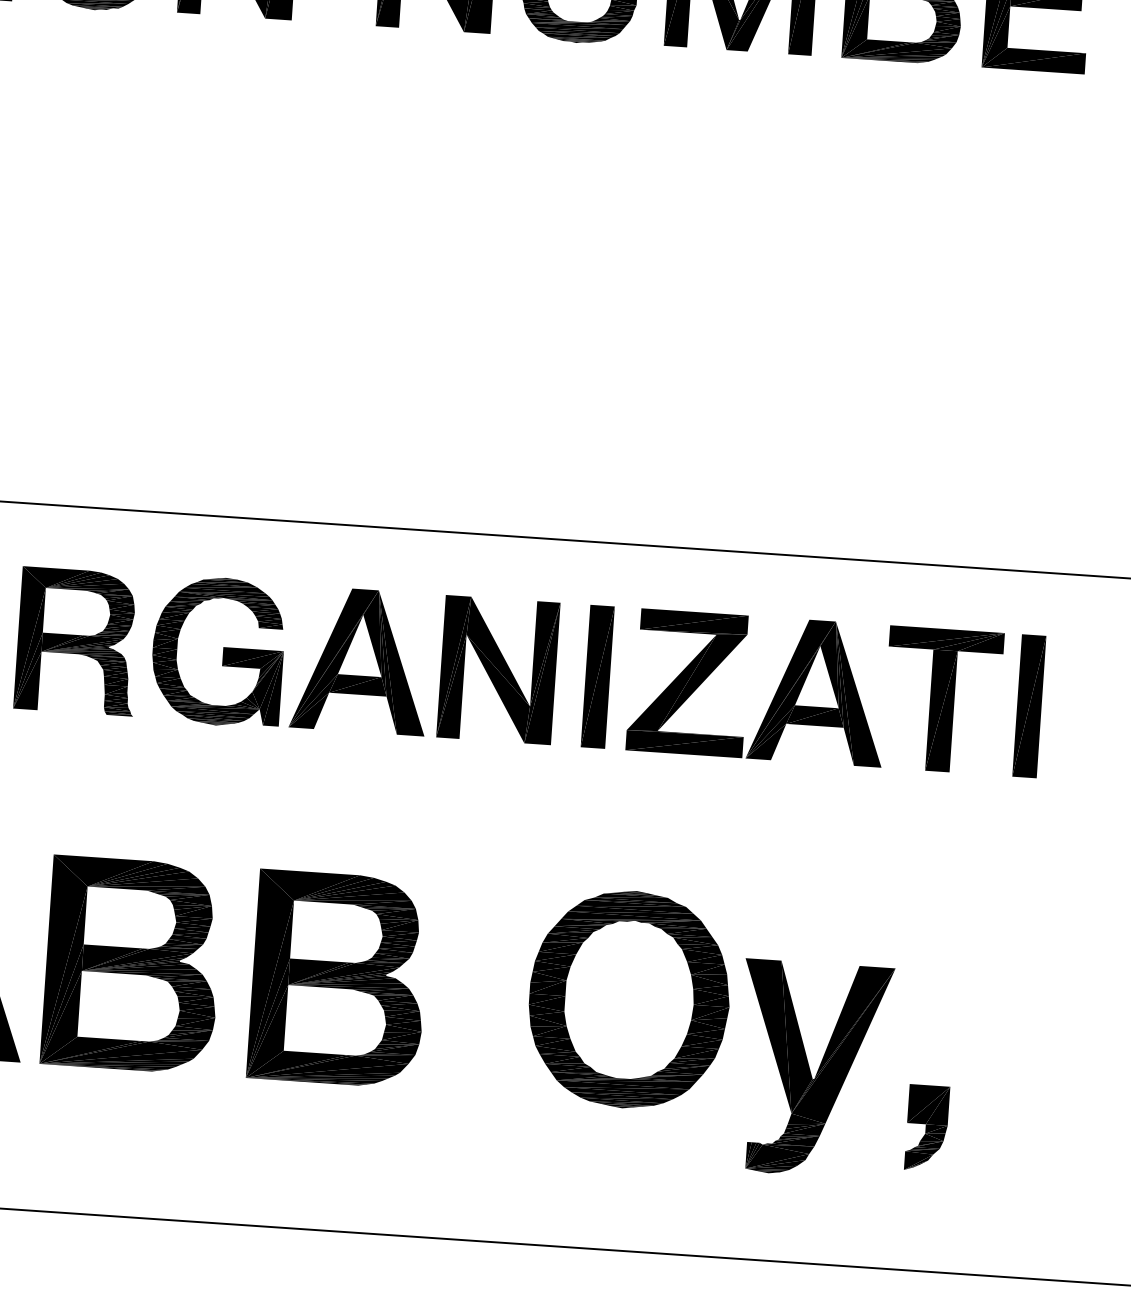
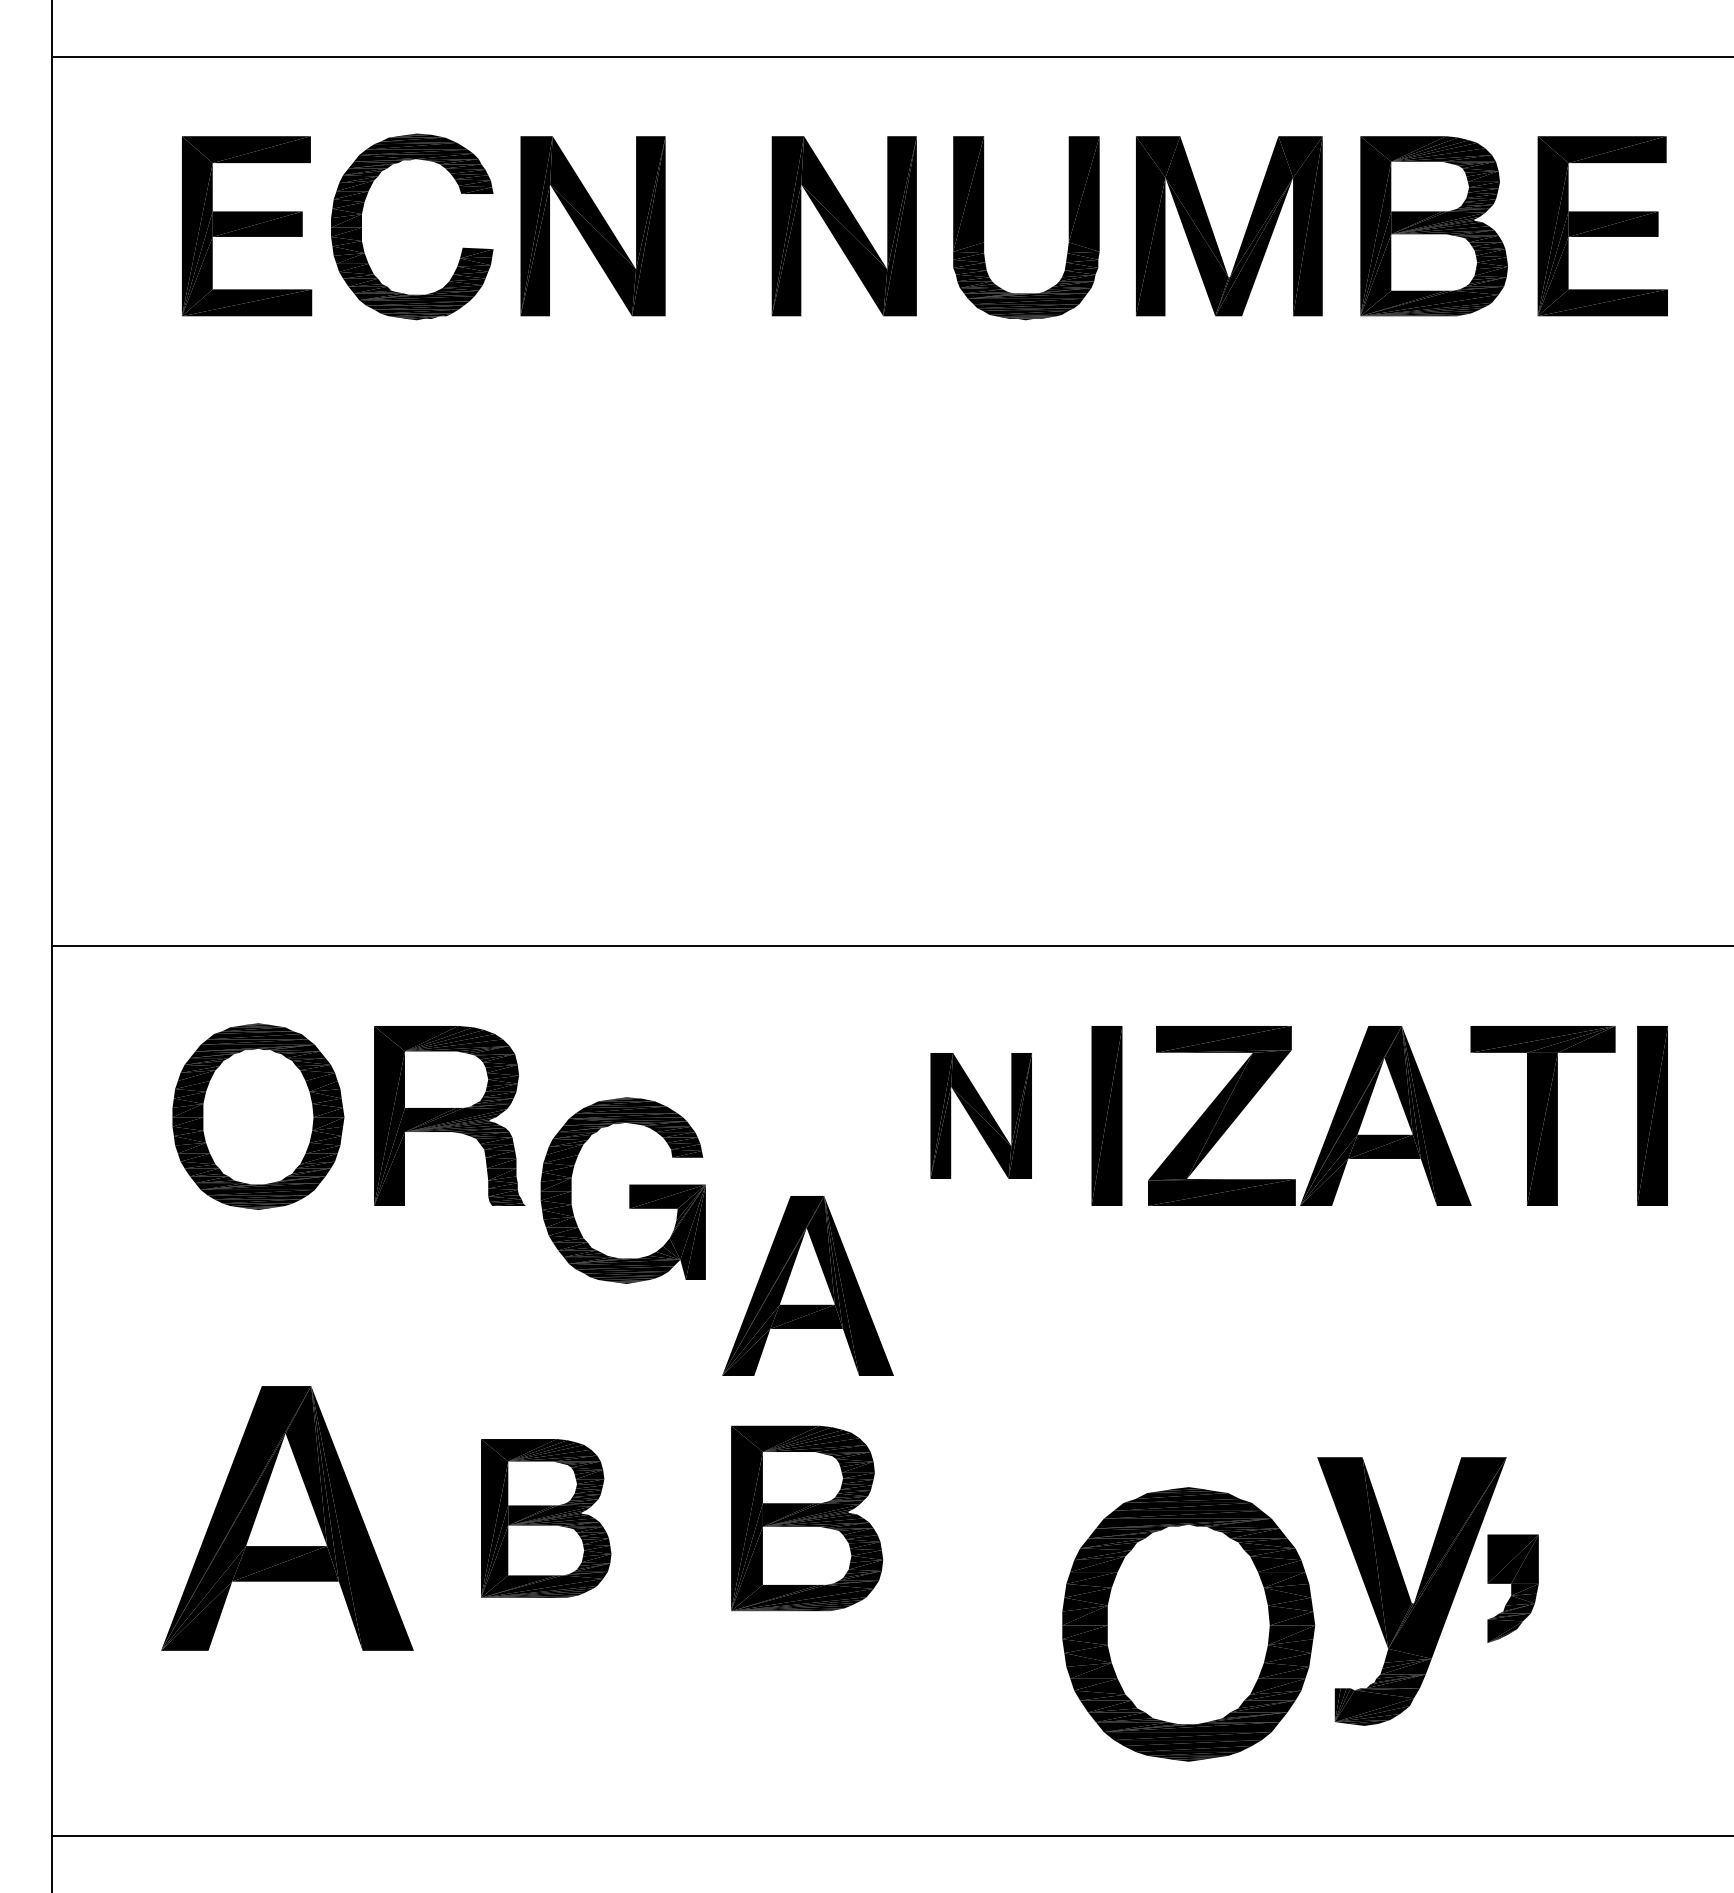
part: (223, 651) -> (629, 1190), moved
part: (360, 660) -> (807, 1285), moved
part: (497, 669) -> (980, 1115), size x0.7
part: (131, 965) -> (545, 1518), size x0.6
part: (338, 979) -> (806, 1518), size x0.7
part: (629, 999) -> (1188, 1624), moved
part: (926, 1128) -> (1512, 1588), moved

